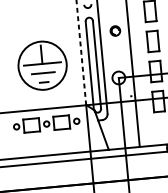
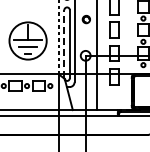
line: (90, 65) -> (64, 44), solid -> dashed

